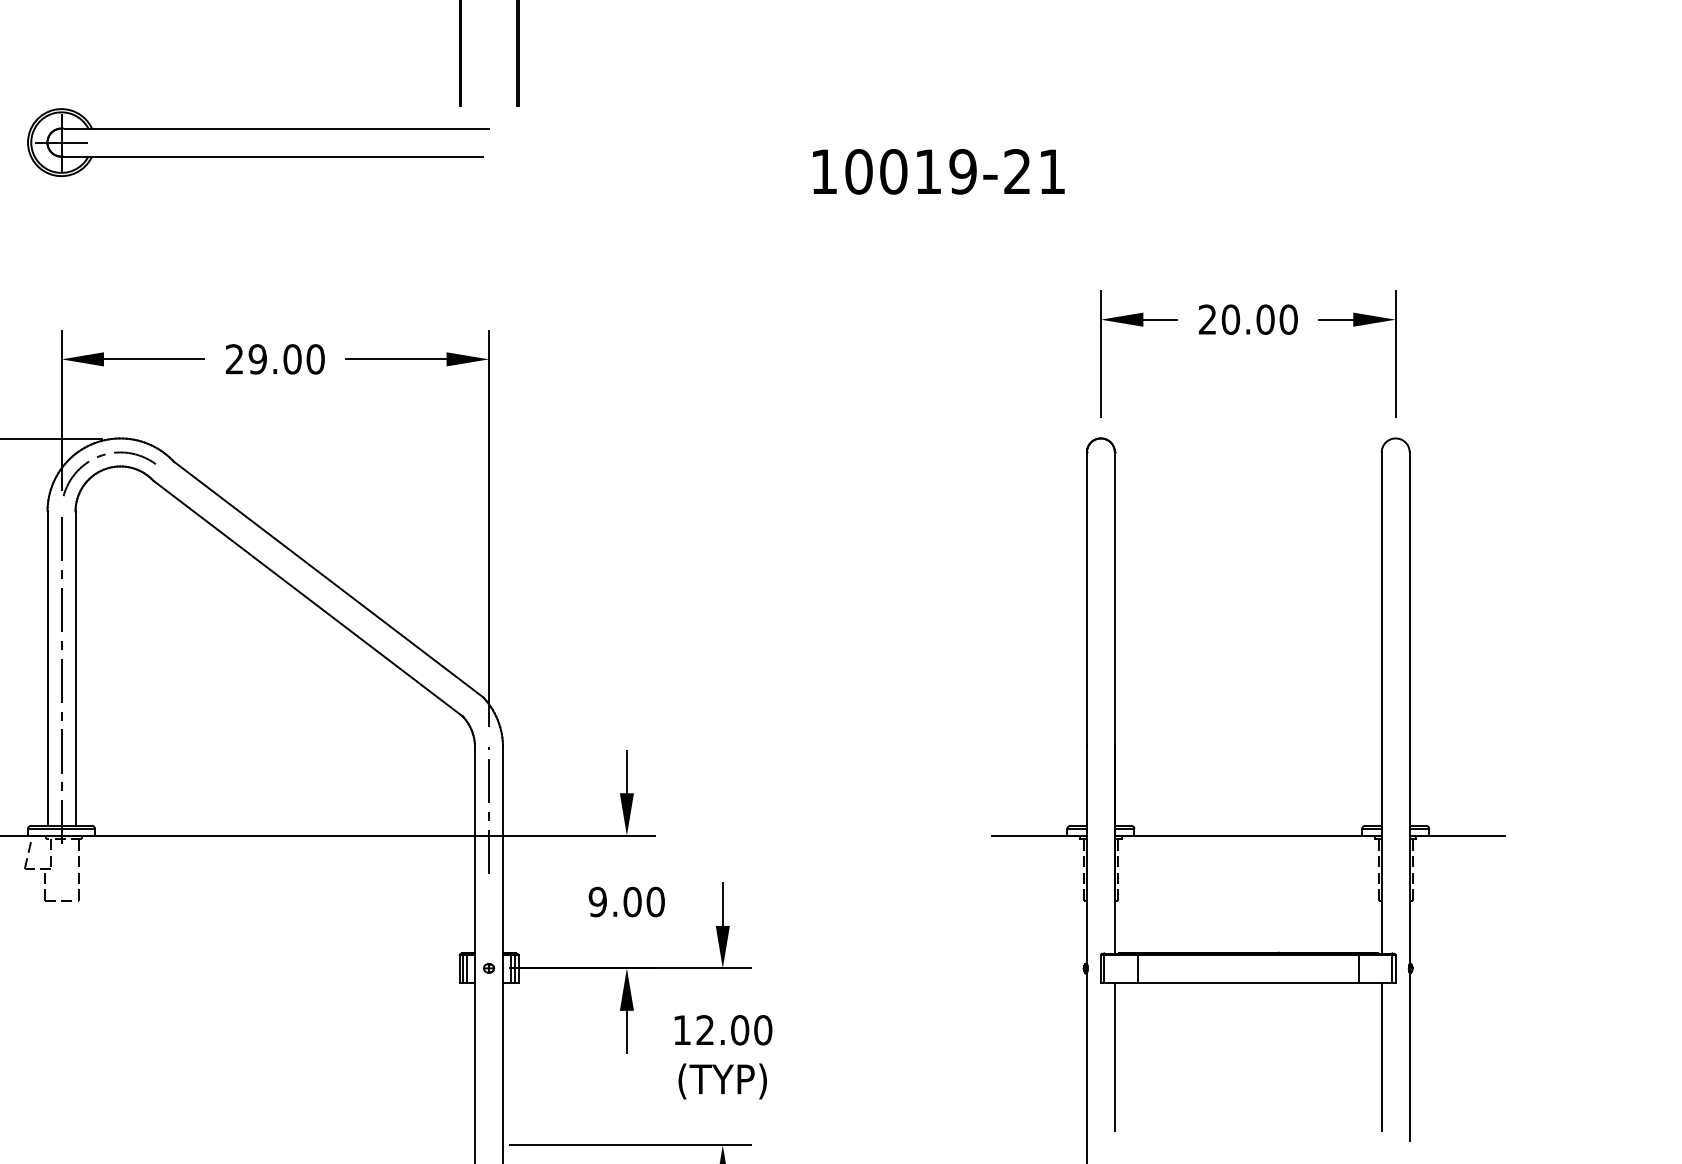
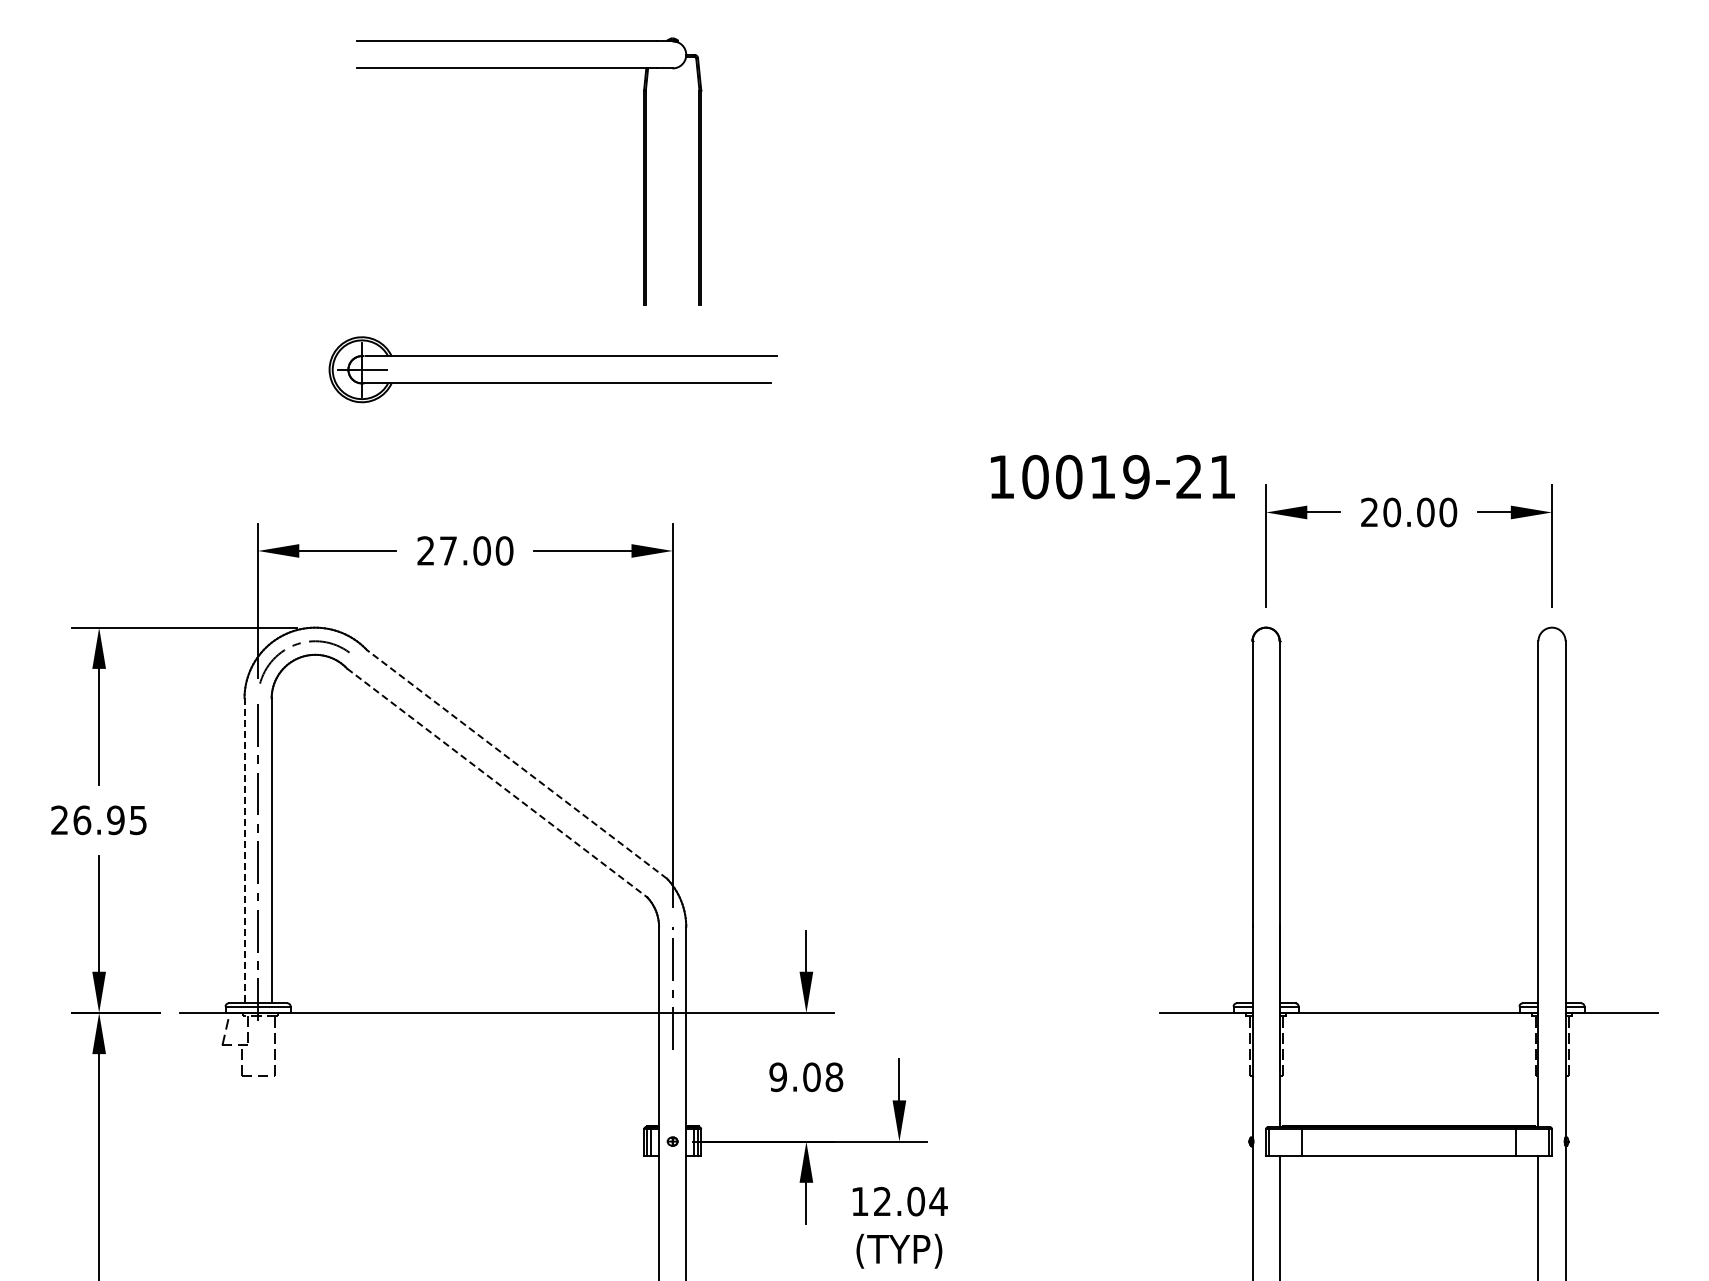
part: (257, 128) -> (552, 356), moved
text: (938, 172) -> (1112, 477), moved
text: (257, 358) -> (448, 550), 29.00 -> 27.00
line: (329, 579) -> (517, 764), solid -> dashed
line: (308, 598) -> (497, 782), solid -> dashed
line: (47, 669) -> (244, 851), solid -> dashed
text: (655, 901) -> (834, 1076), 9.00 -> 9.08
text: (763, 1030) -> (938, 1201), 12.00 -> 12.04

